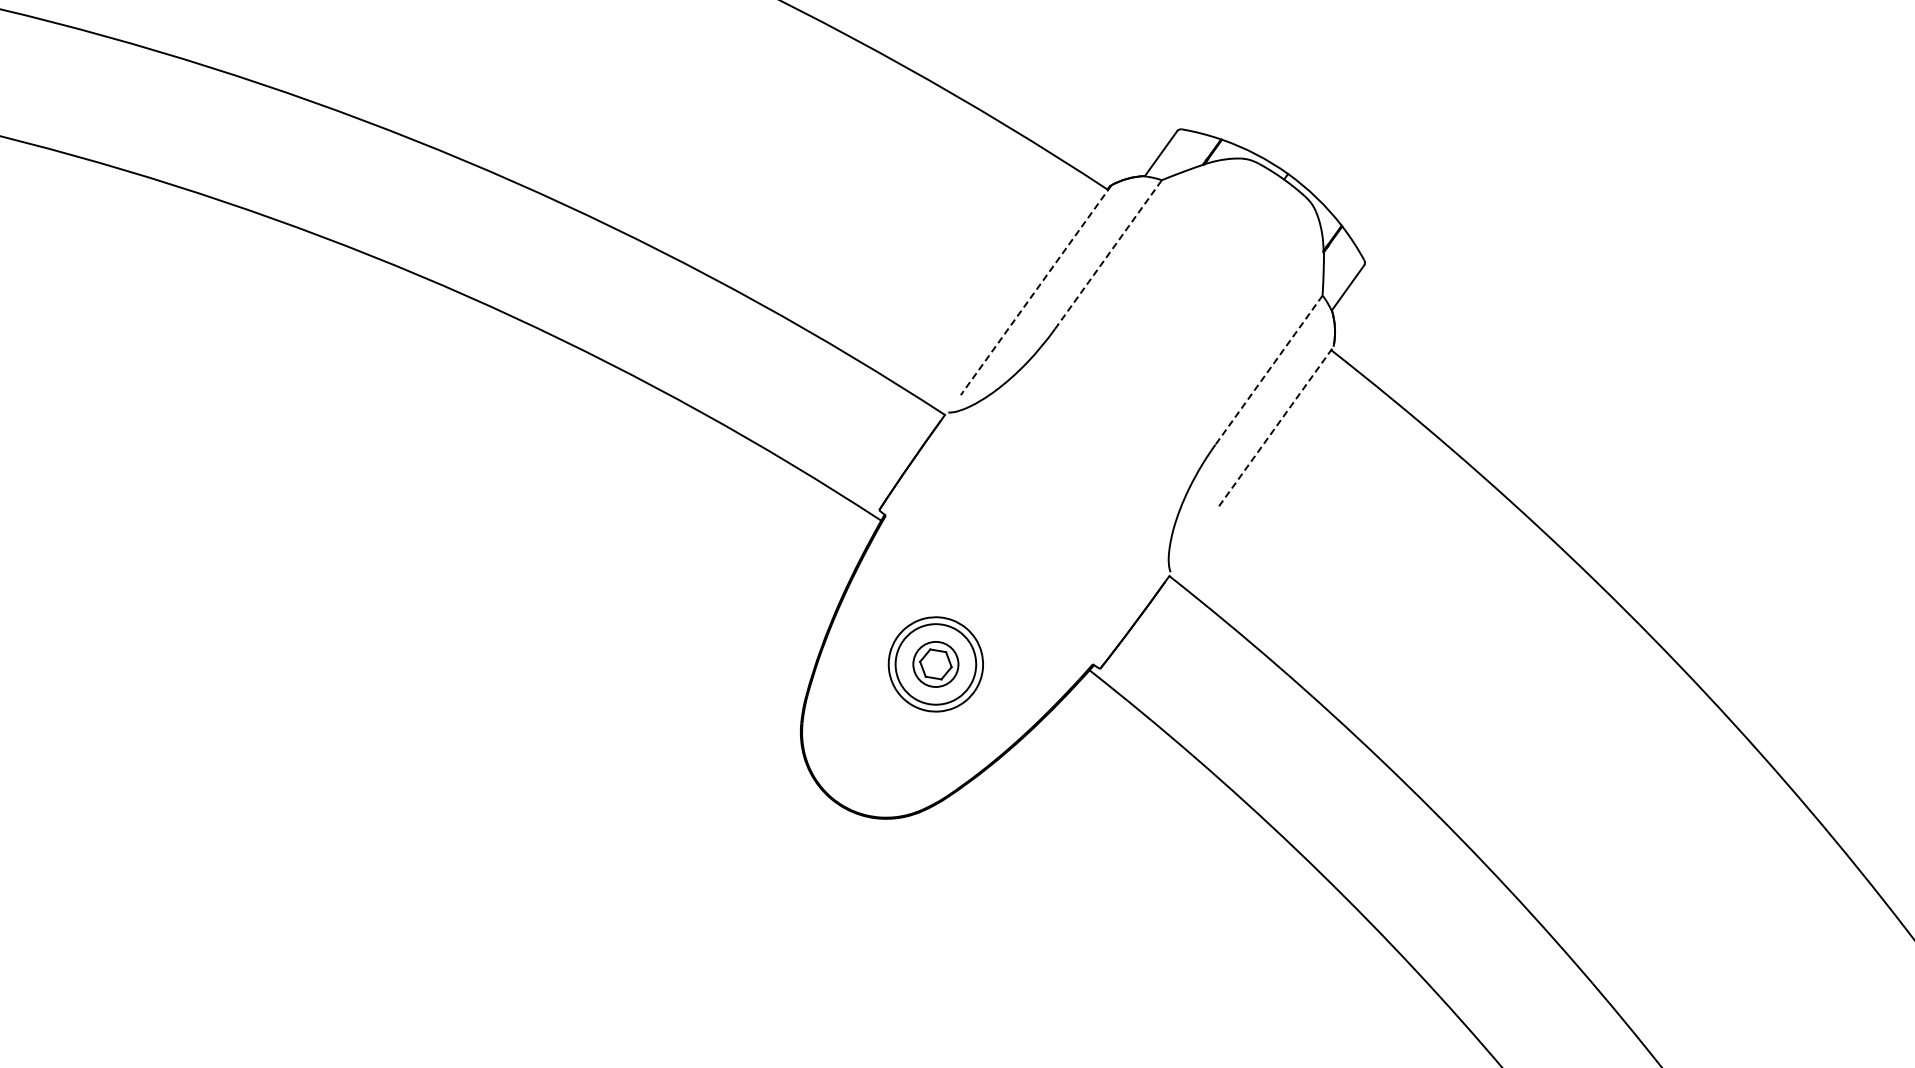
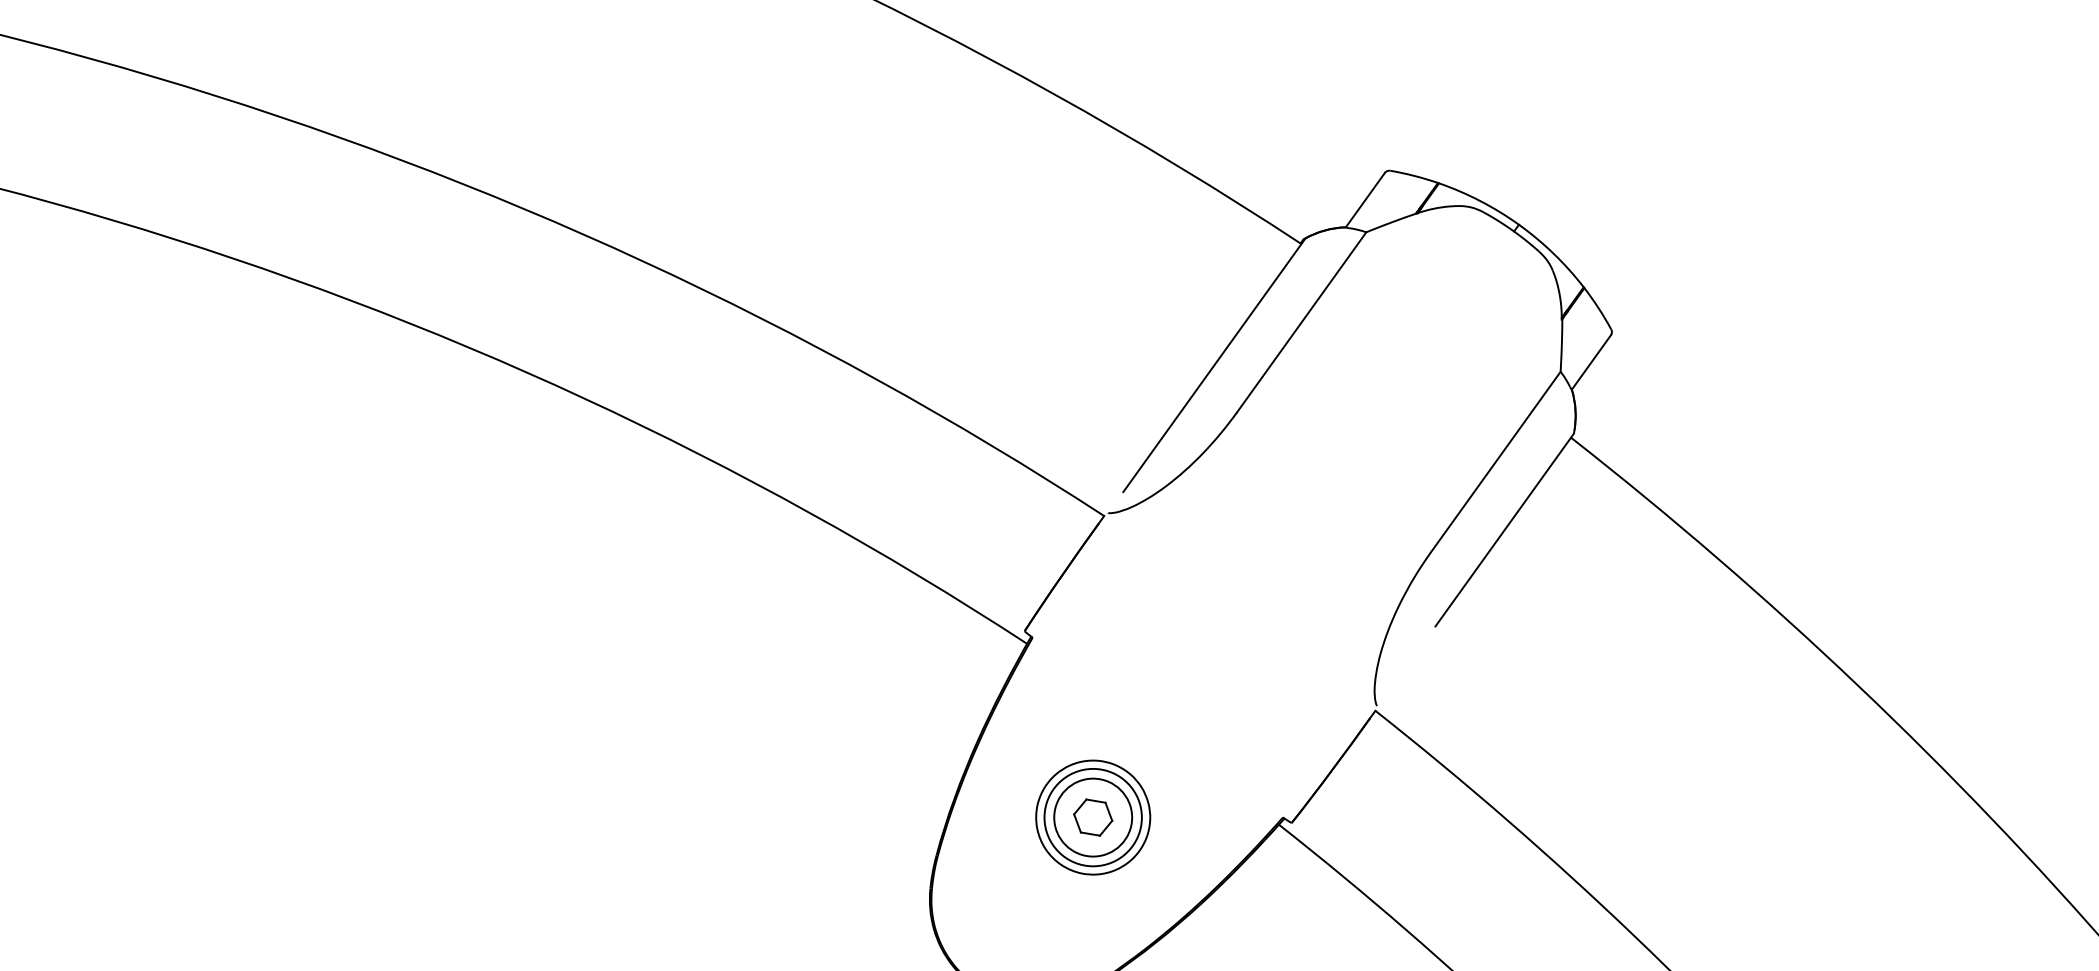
line: (1108, 254) -> (1301, 322), dashed -> solid
line: (1036, 290) -> (1214, 365), dashed -> solid
line: (1269, 370) -> (1496, 462), dashed -> solid
line: (1276, 426) -> (1504, 529), dashed -> solid
circle: (935, 664) -> (1092, 817), size x1.43

